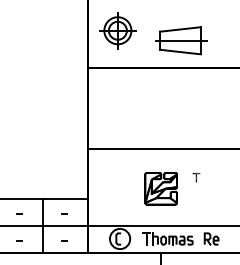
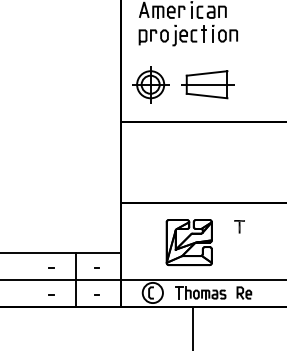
part: (180, 40) -> (207, 84), moved
part: (171, 188) -> (204, 242), size x1.43

